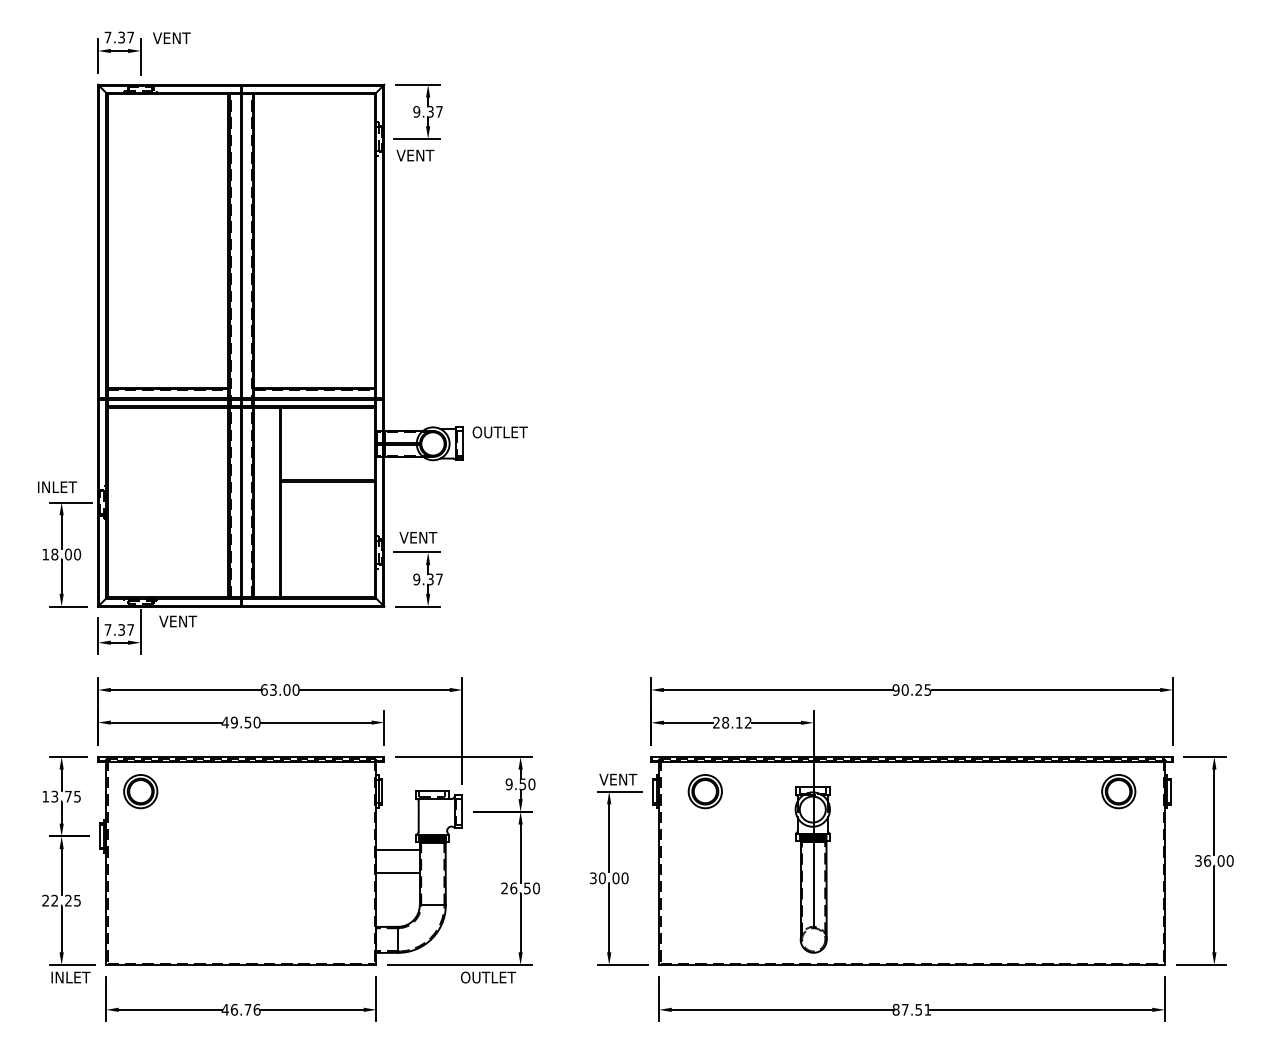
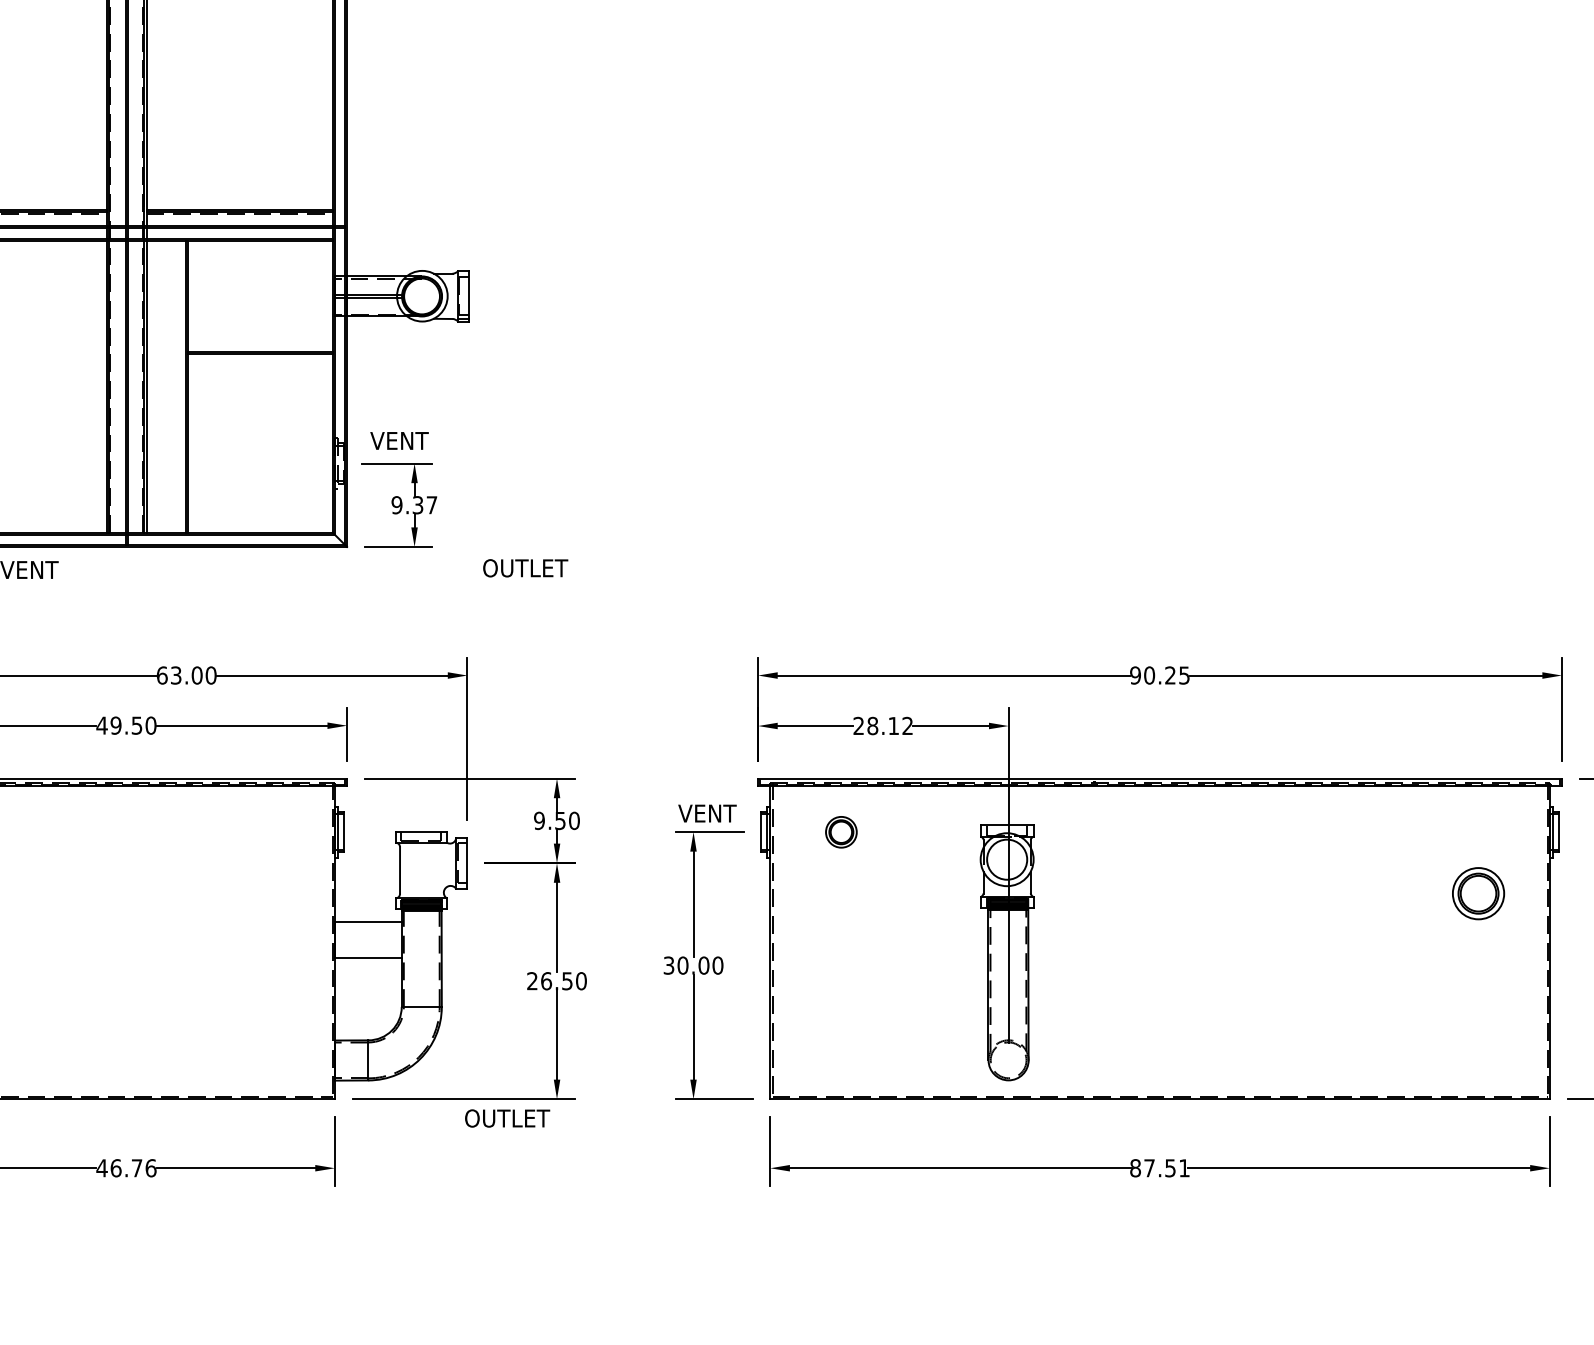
text: (499, 432) -> (524, 568), moved
part: (704, 791) -> (840, 831), size x0.6
part: (1118, 791) -> (1478, 893), moved

